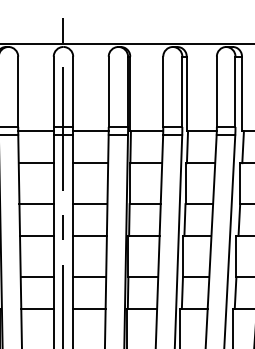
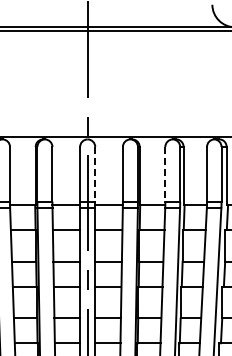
line: (73, 92) -> (95, 174), solid -> dashed
line: (163, 92) -> (165, 174), solid -> dashed

